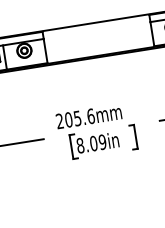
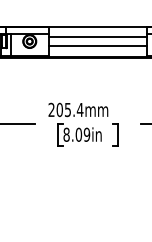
line: (97, 34) -> (97, 37), added
line: (98, 43) -> (97, 45), added
text: (90, 116) -> (79, 109), 205.6mm -> 205.4mm

